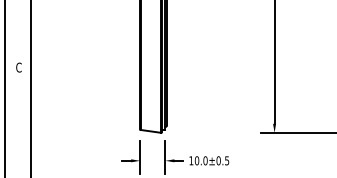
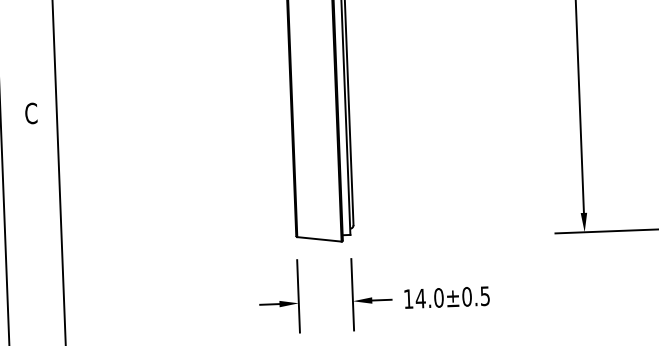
text: (196, 160) -> (419, 298), 10.0±0.5 -> 14.0±0.5

